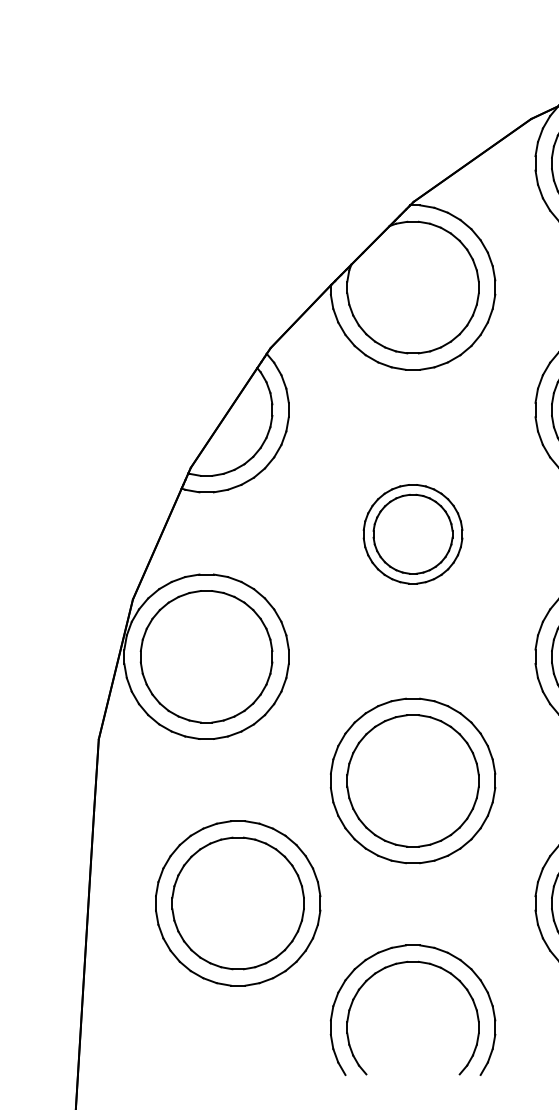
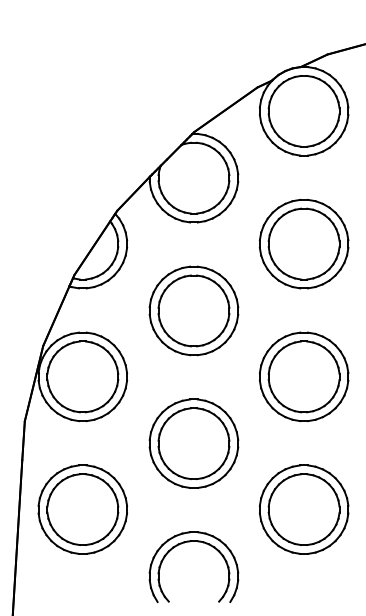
part: (412, 533) -> (193, 310), size x1.67
part: (237, 903) -> (82, 509), moved

